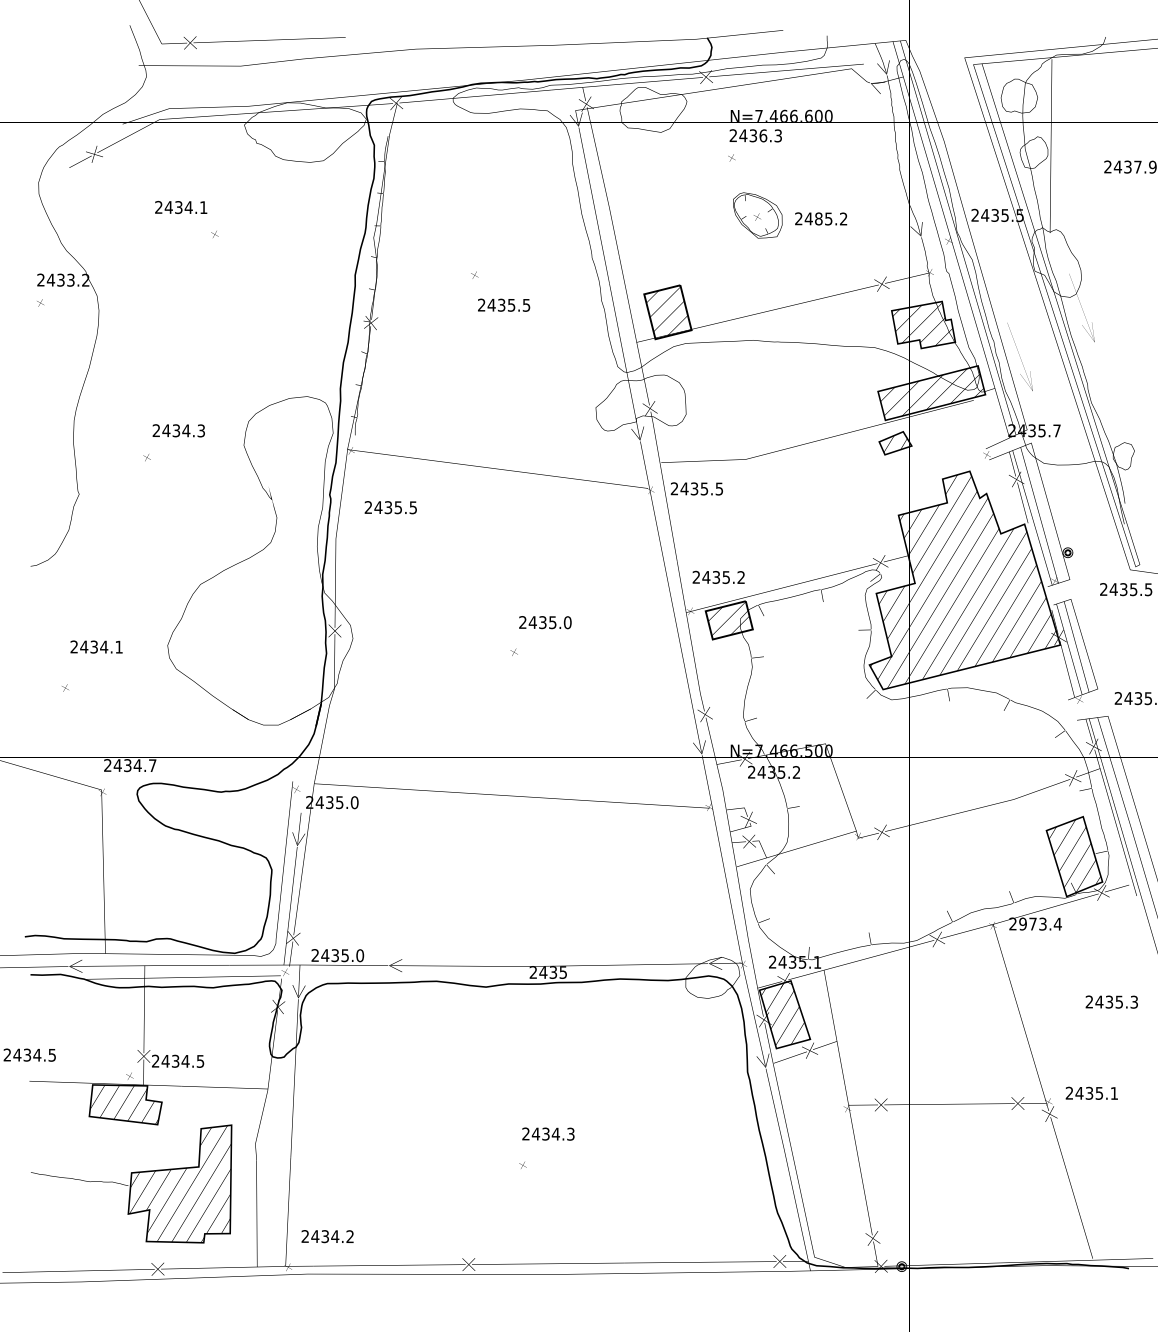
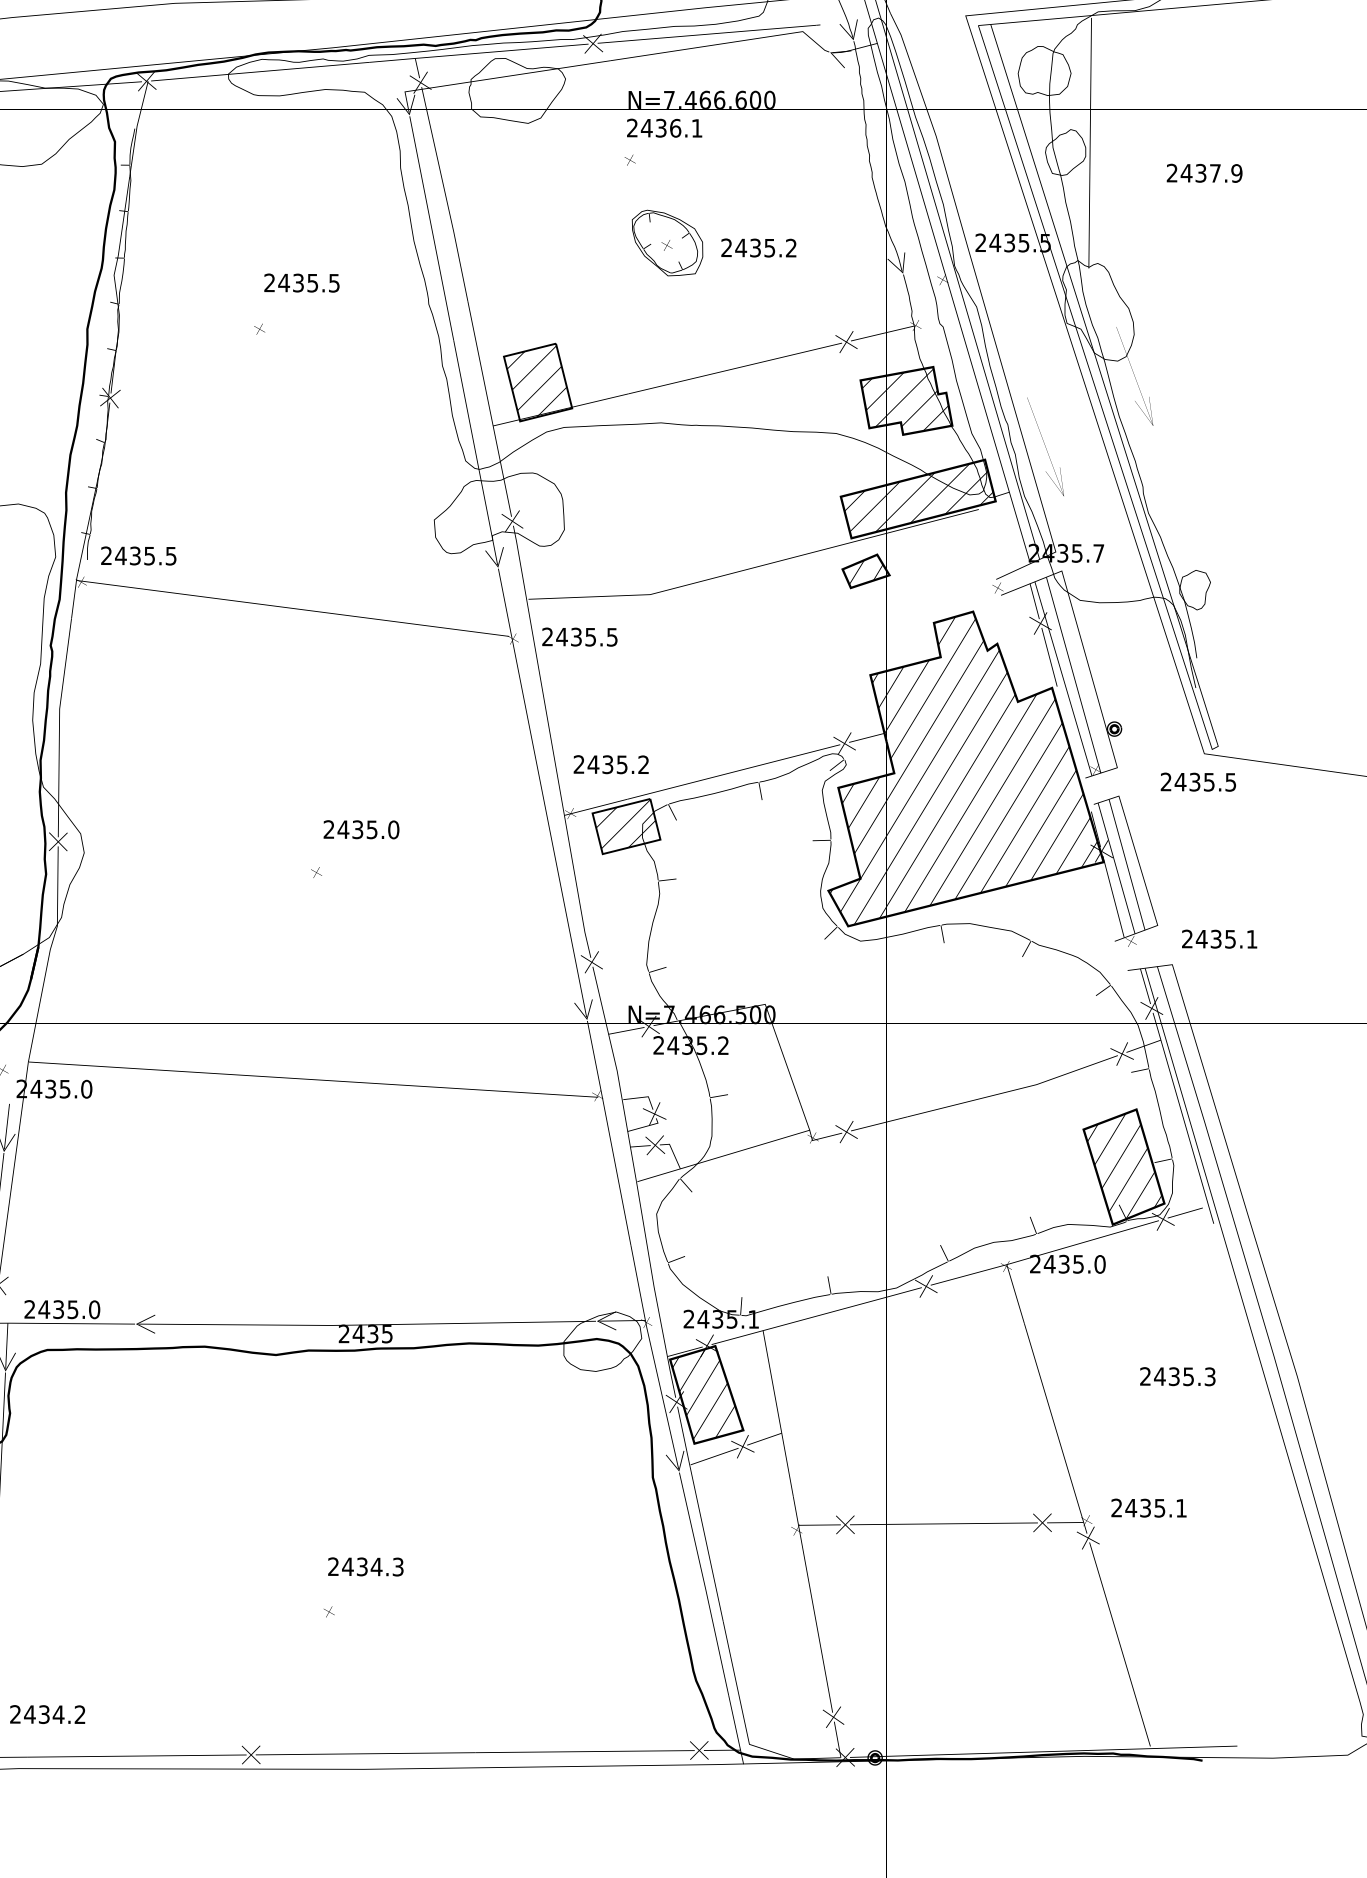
text: (777, 135) -> (695, 127), 2436.3 -> 2436.1
text: (818, 218) -> (755, 247), 2485.2 -> 2435.2
text: (504, 304) -> (302, 281), moved
text: (390, 507) -> (138, 555), moved
text: (1039, 923) -> (1073, 1263), 2973.4 -> 2435.0

